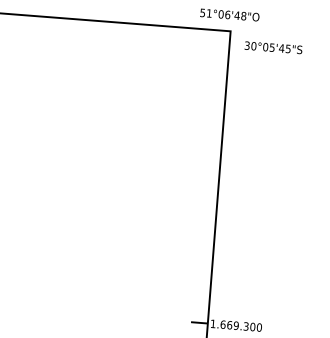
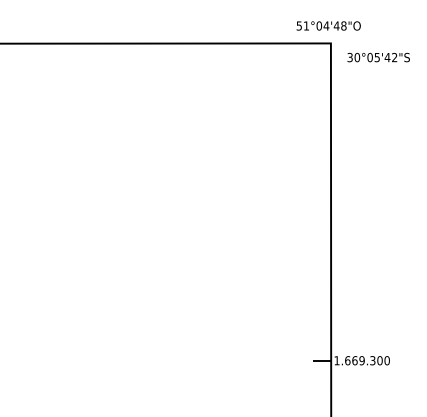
text: (227, 14) -> (326, 25), 51°06'48"O -> 51°04'48"O
text: (288, 48) -> (394, 57), 30°05'45"S -> 30°05'42"S

